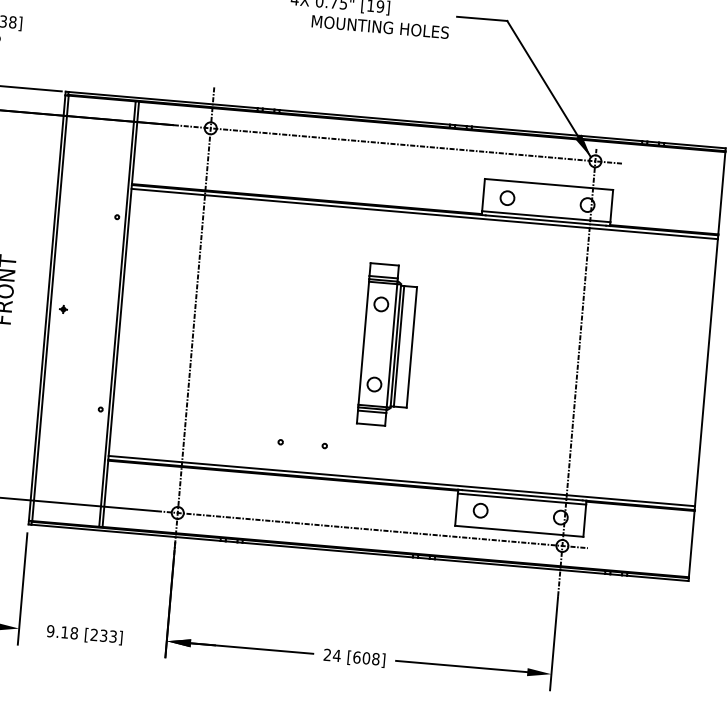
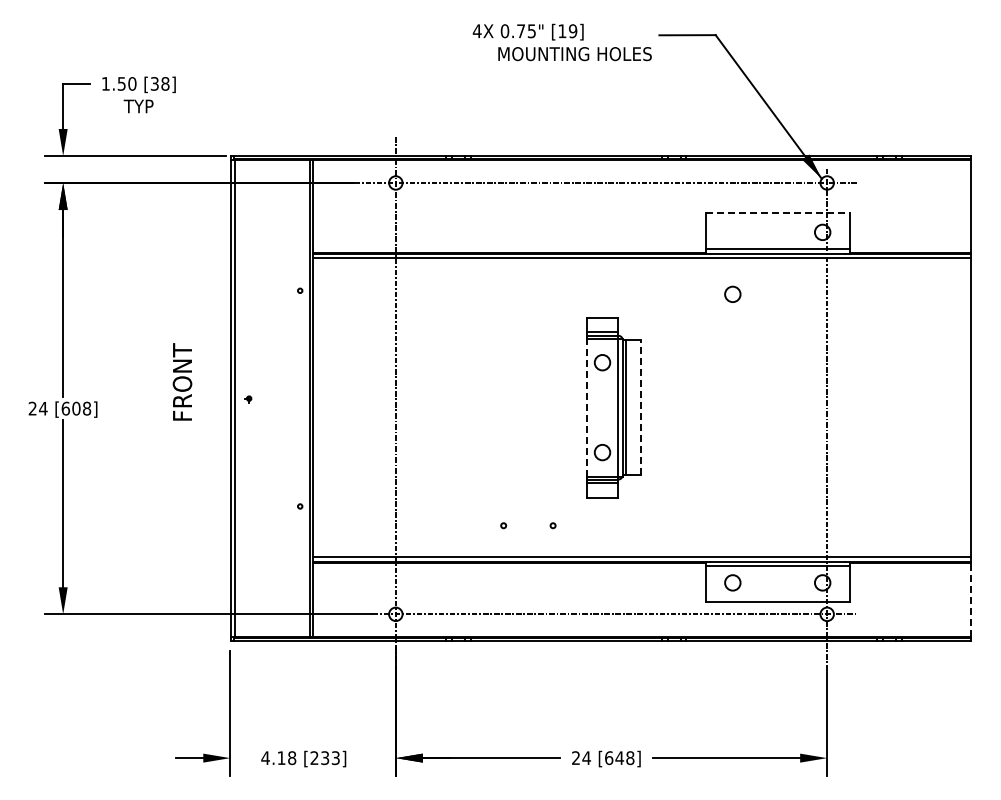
line: (548, 184) -> (777, 213), solid -> dashed
circle: (507, 197) -> (732, 293), moved
line: (363, 343) -> (586, 407), solid -> dashed
line: (411, 347) -> (640, 407), solid -> dashed
line: (691, 543) -> (970, 599), solid -> dashed
text: (50, 631) -> (265, 758), 9.18 -> 4.18
text: (366, 658) -> (619, 758), [608] -> [648]

